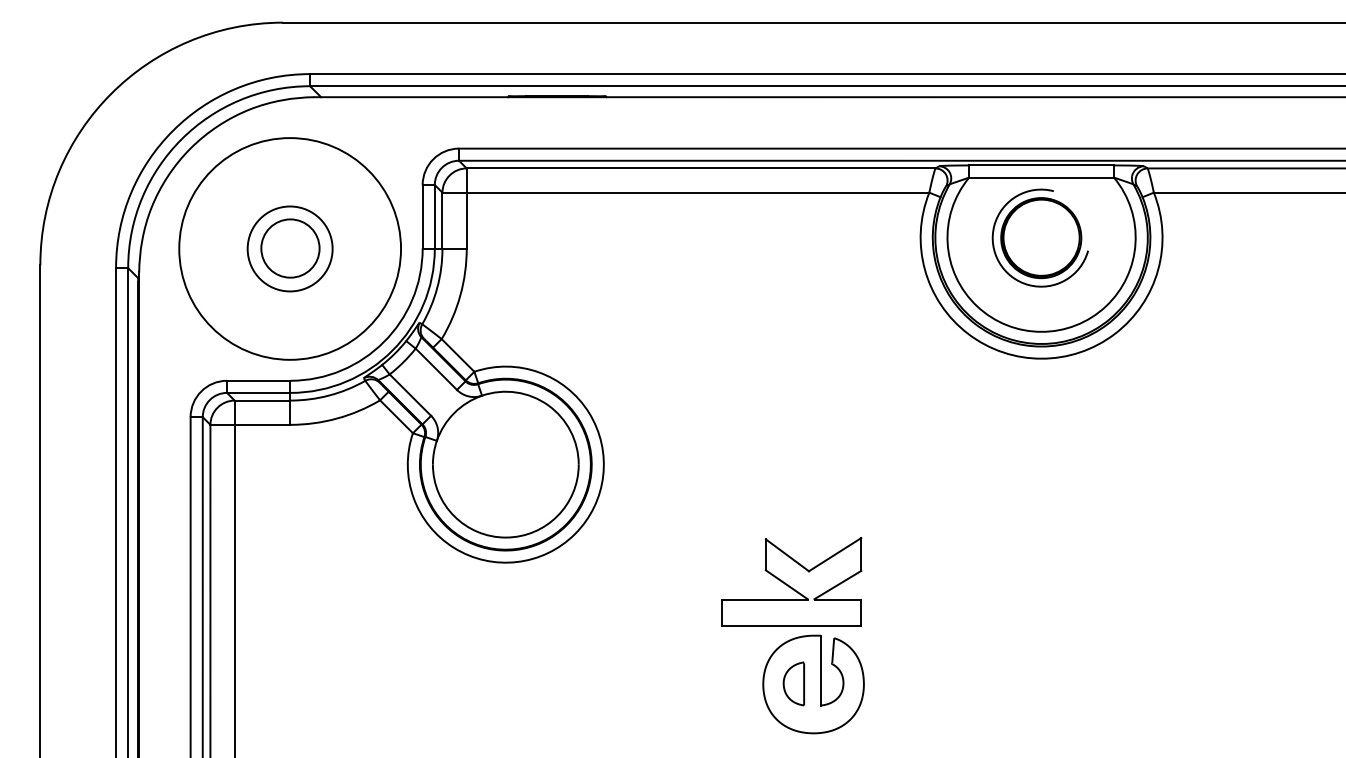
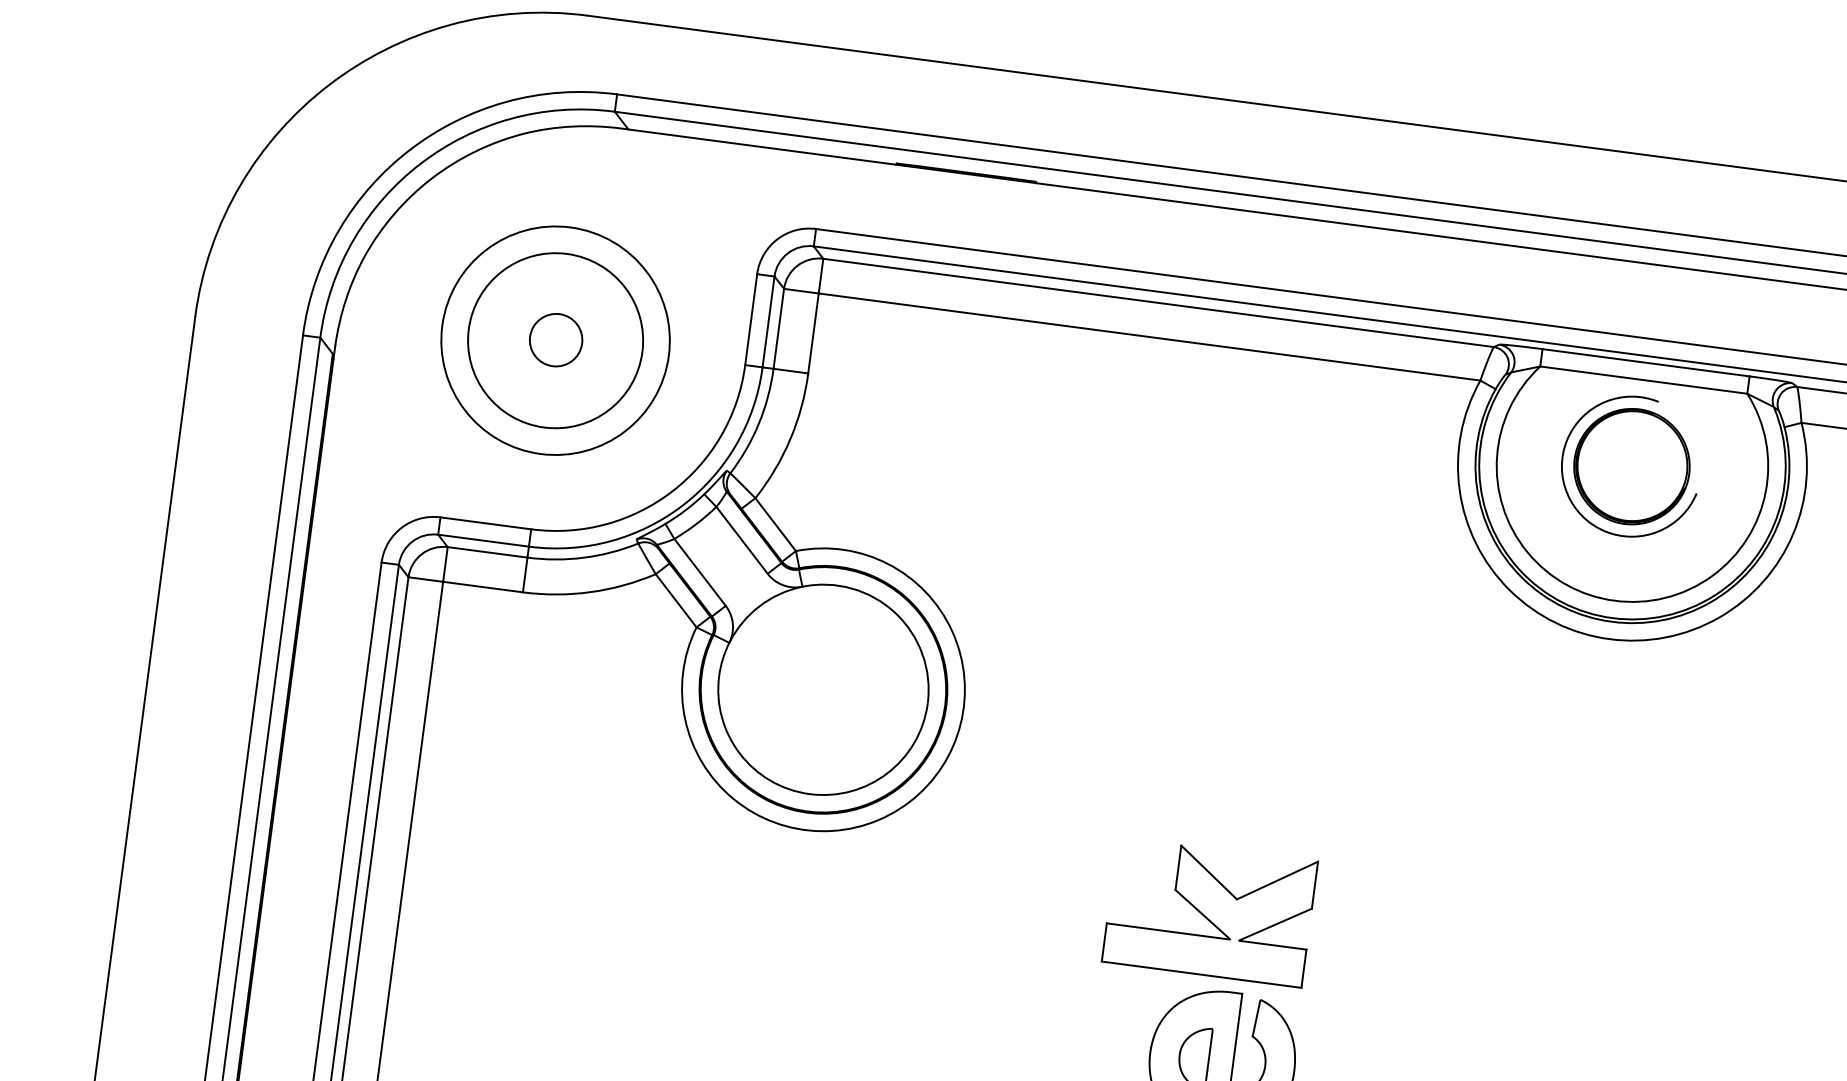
circle: (289, 248) -> (554, 339), size x0.71
circle: (289, 248) -> (554, 339), size x1.43
circle: (290, 248) -> (556, 340), size x0.62

